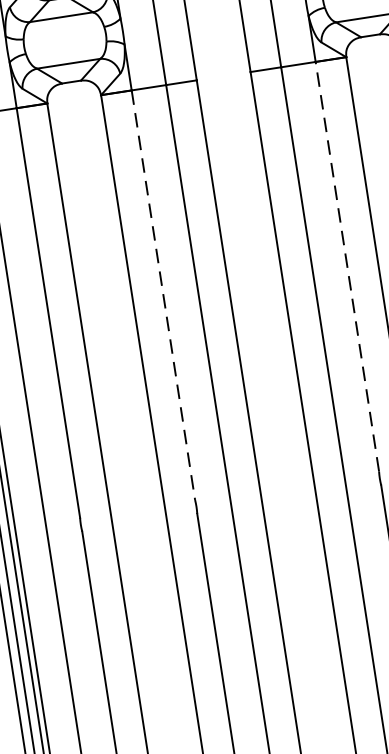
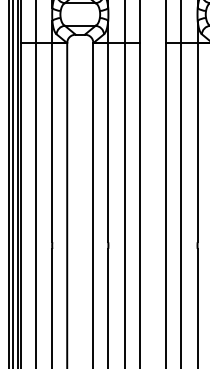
line: (346, 266) -> (197, 142), dashed -> solid
line: (163, 294) -> (108, 142), dashed -> solid

